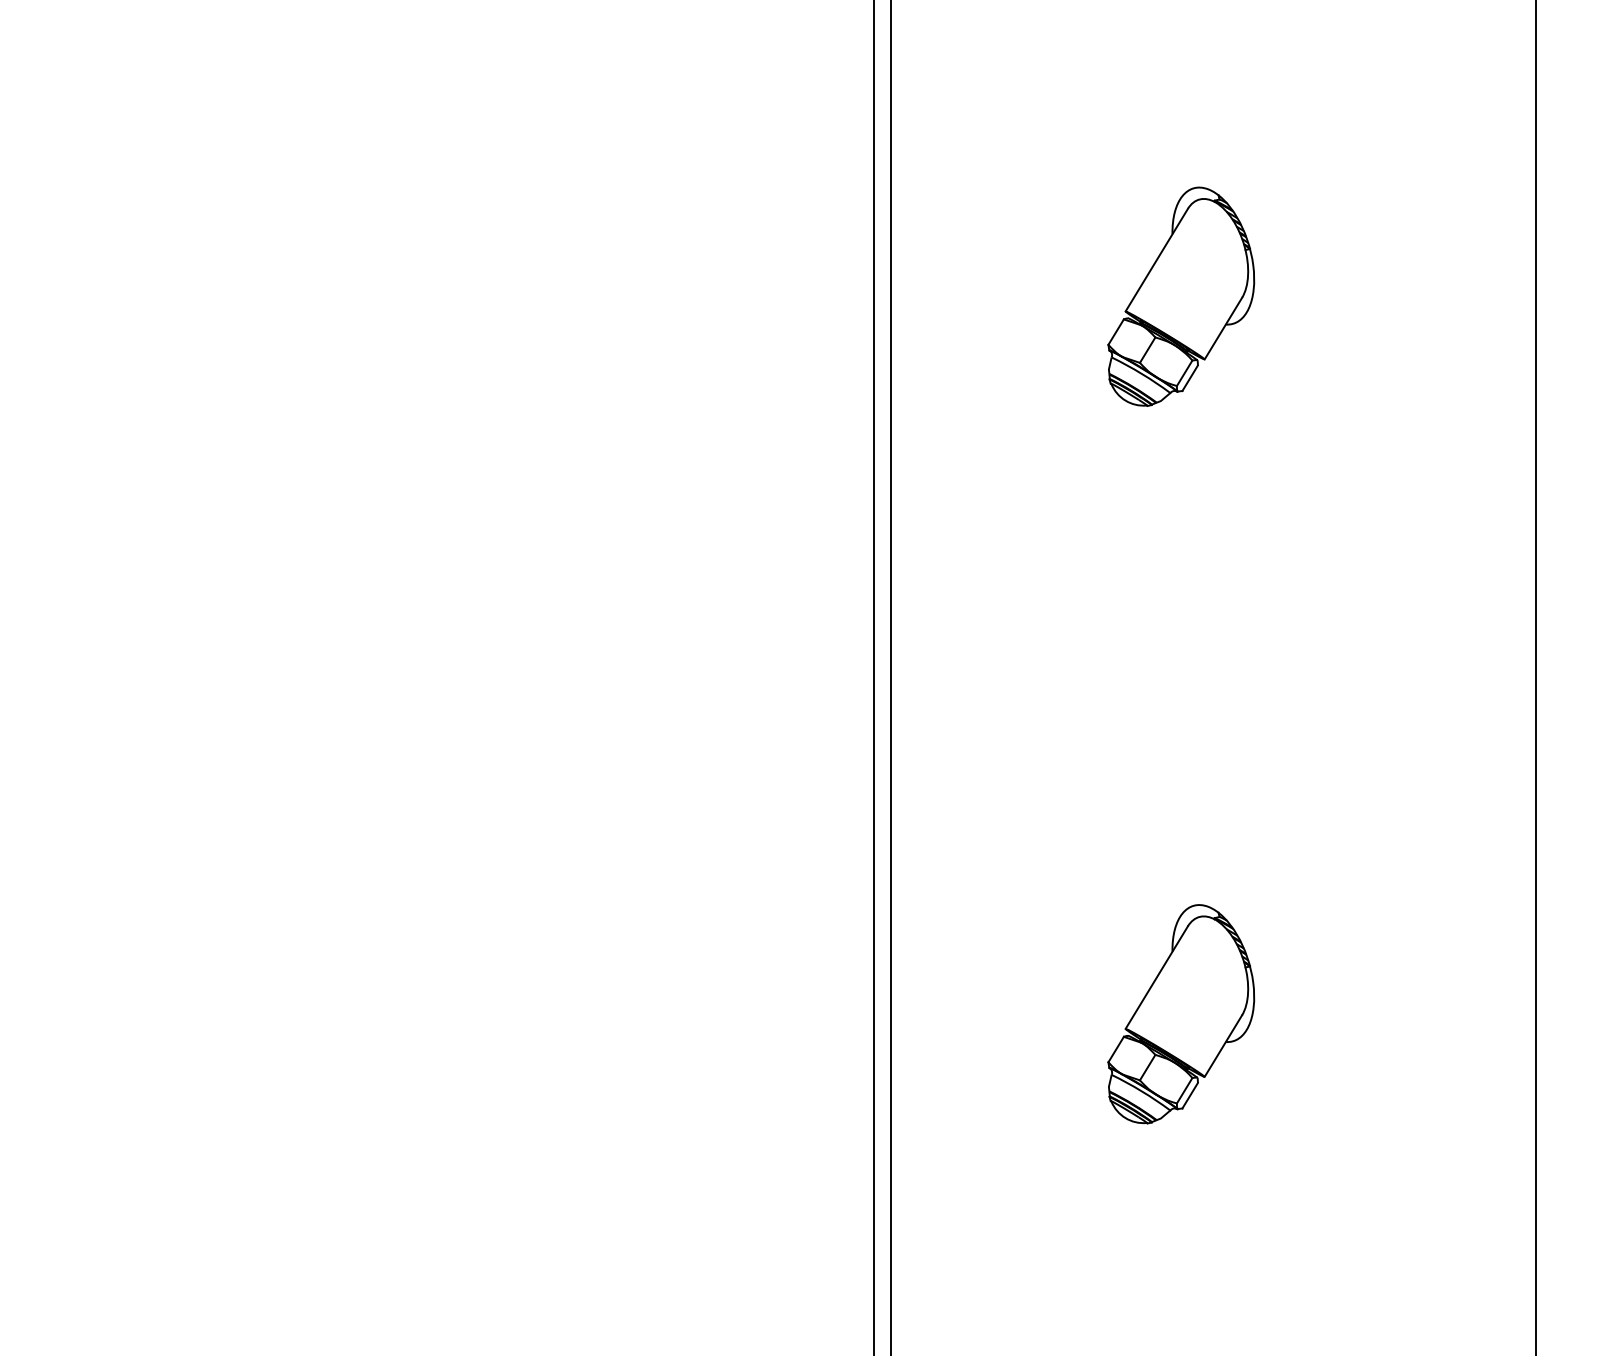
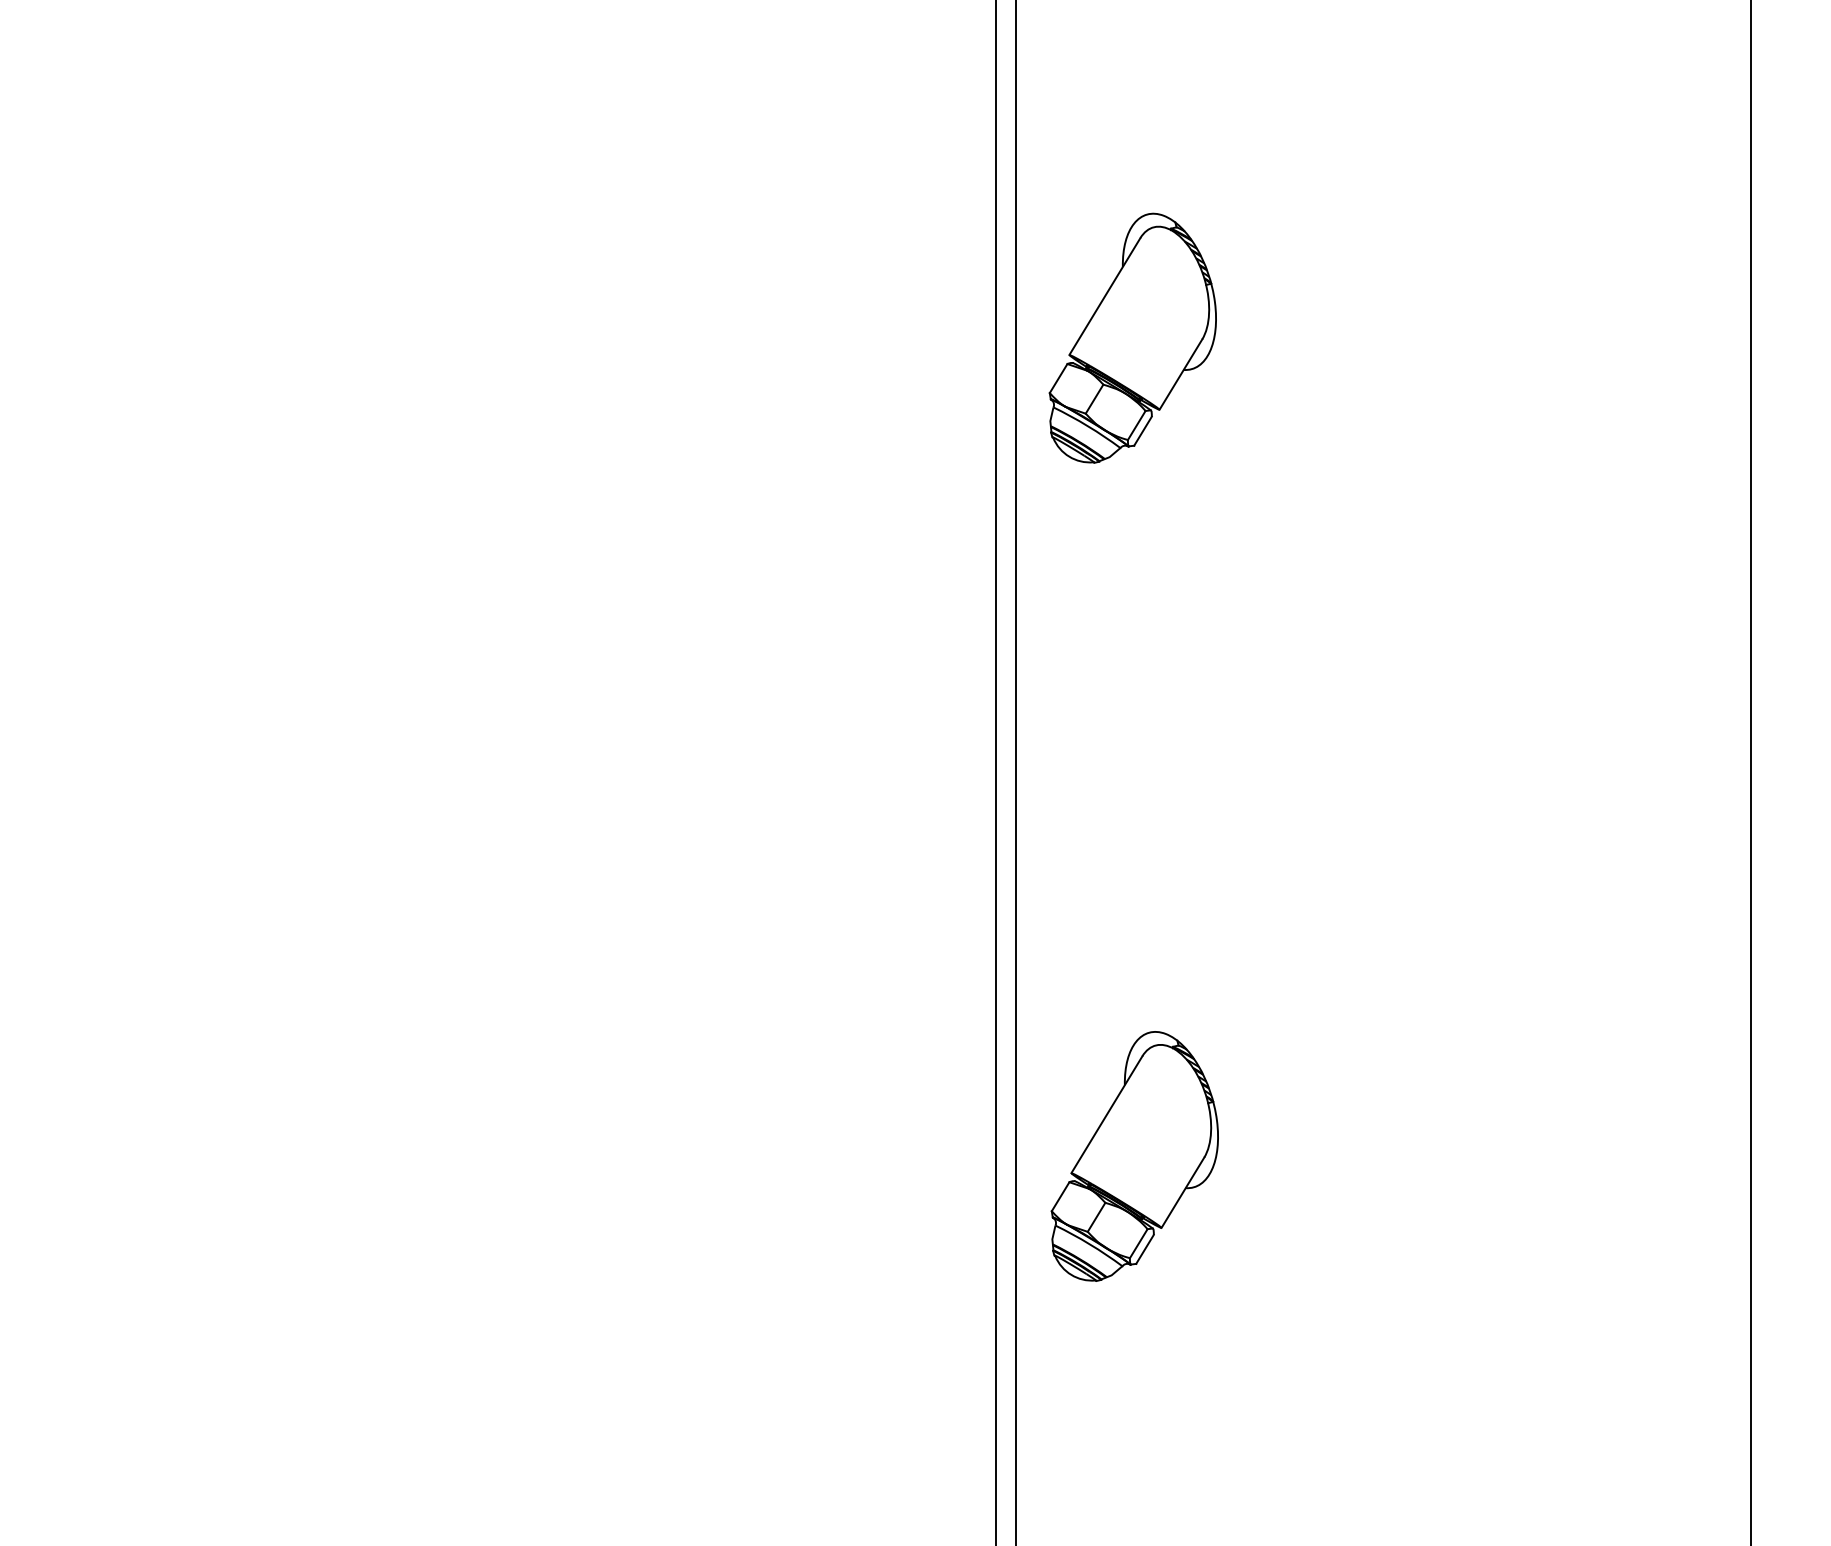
part: (1180, 296) -> (1132, 337), moved
part: (1180, 1014) -> (1134, 1156), moved

